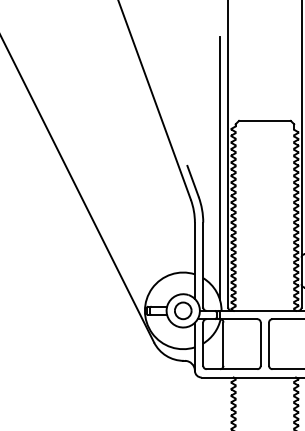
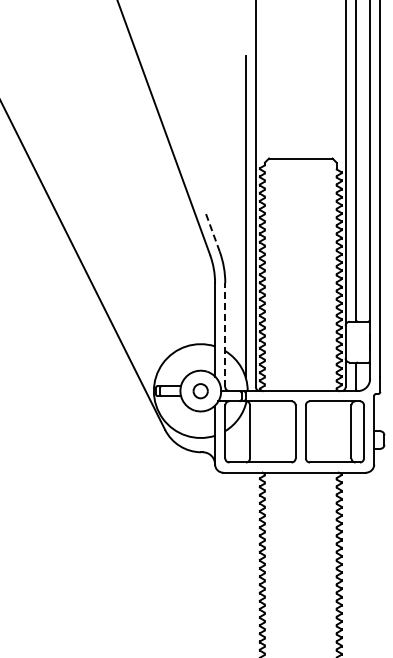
line: (192, 181) -> (212, 232), solid -> dashed
line: (203, 265) -> (225, 335), solid -> dashed
part: (183, 311) -> (200, 391), size x0.7

